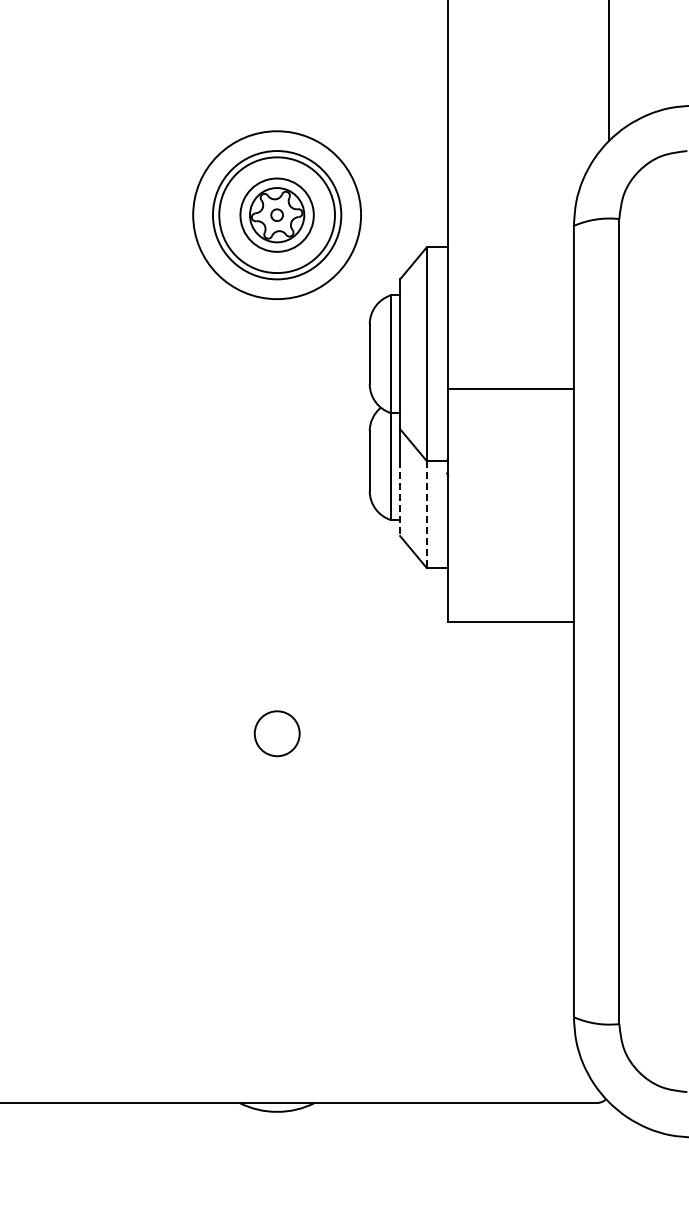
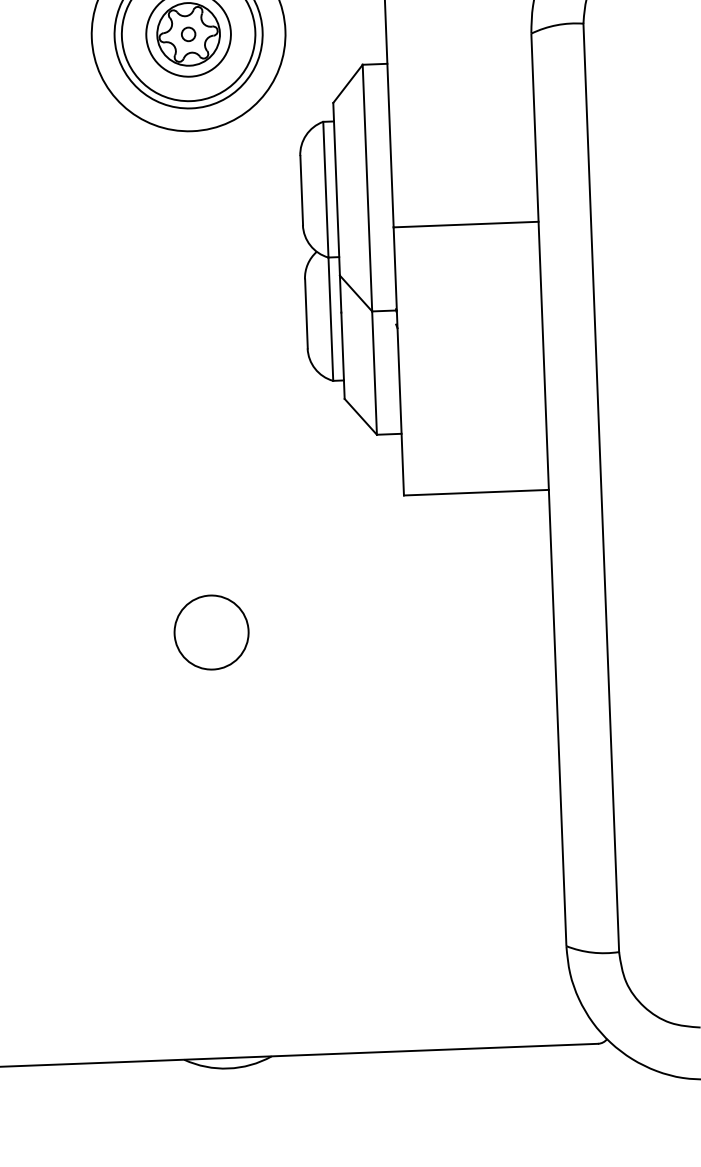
line: (400, 499) -> (343, 356), dashed -> solid
line: (426, 515) -> (374, 374), dashed -> solid
circle: (277, 733) -> (212, 632), size x1.43

